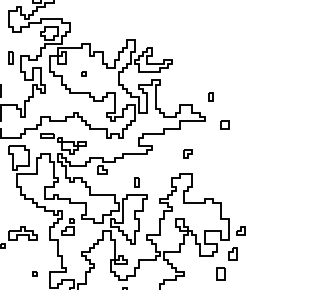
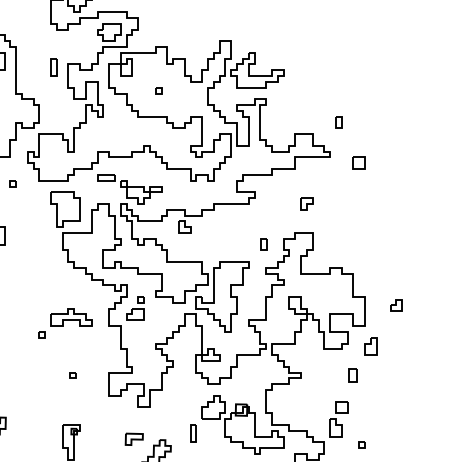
part: (136, 182) -> (263, 244), moved
part: (241, 231) -> (396, 305), moved
part: (35, 274) -> (72, 375), moved
part: (220, 274) -> (353, 375), size x0.7

